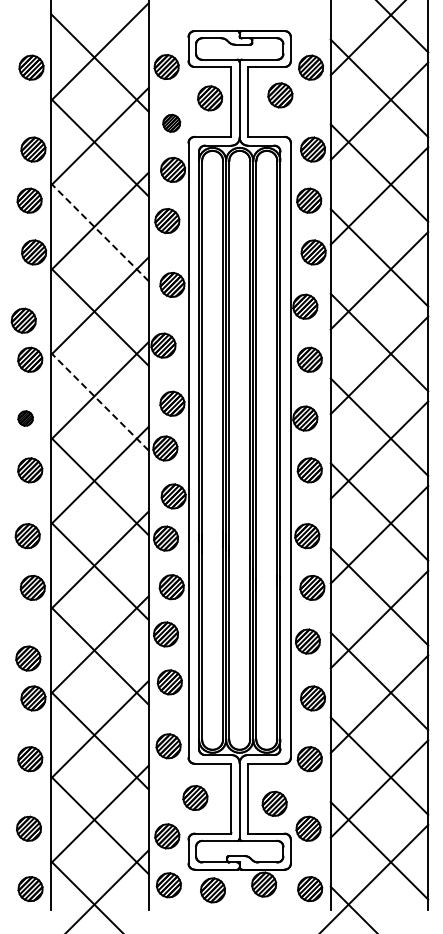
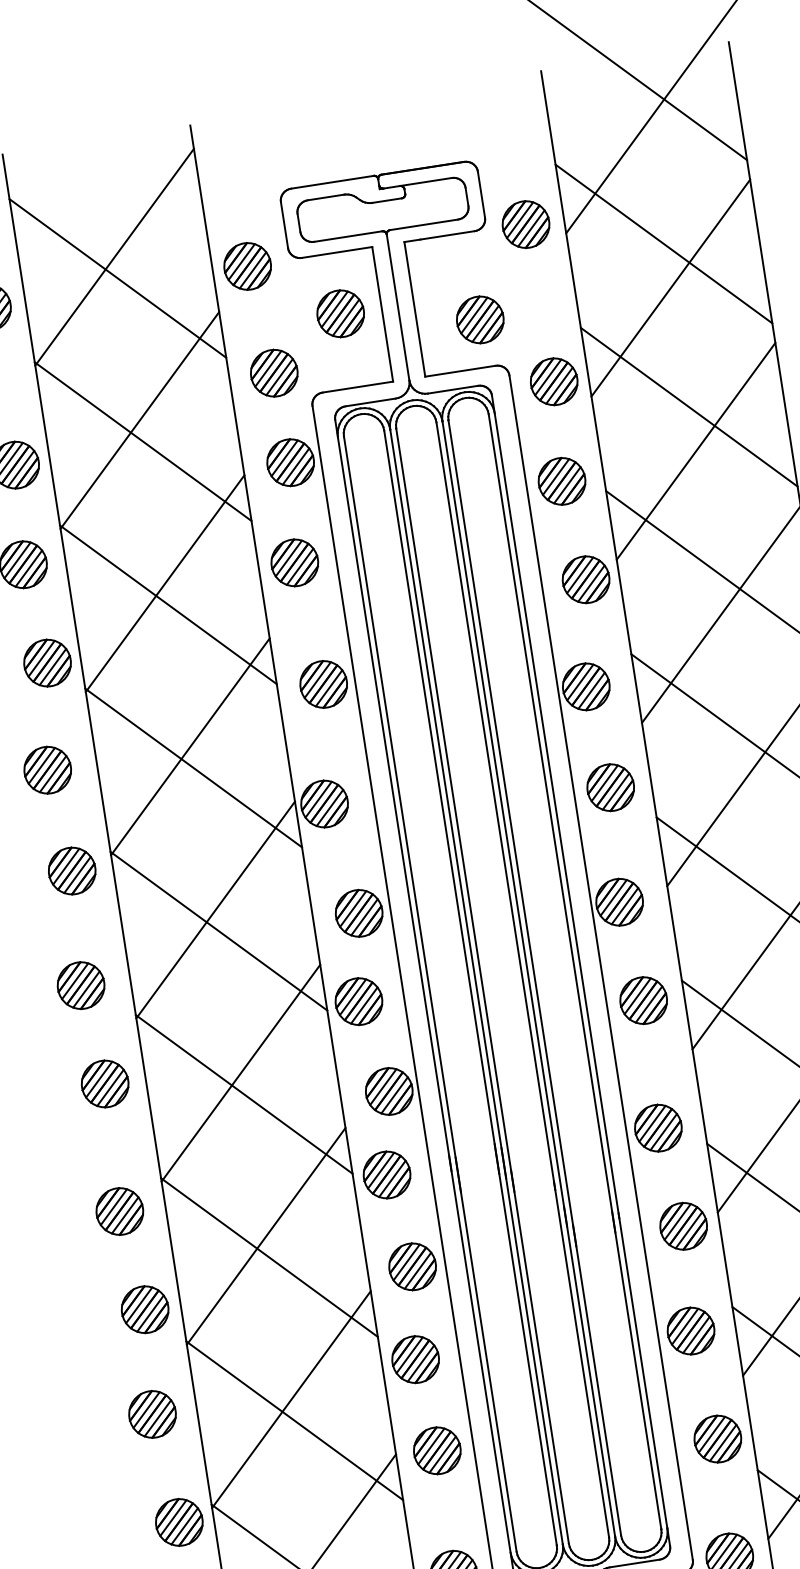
part: (280, 95) -> (480, 320), moved
part: (171, 123) -> (273, 373), size x1.43
line: (99, 232) -> (167, 605), dashed -> solid
part: (23, 320) -> (47, 769), moved
line: (99, 401) -> (217, 930), dashed -> solid
part: (25, 418) -> (80, 985), size x1.67
part: (28, 658) -> (152, 1414), moved

